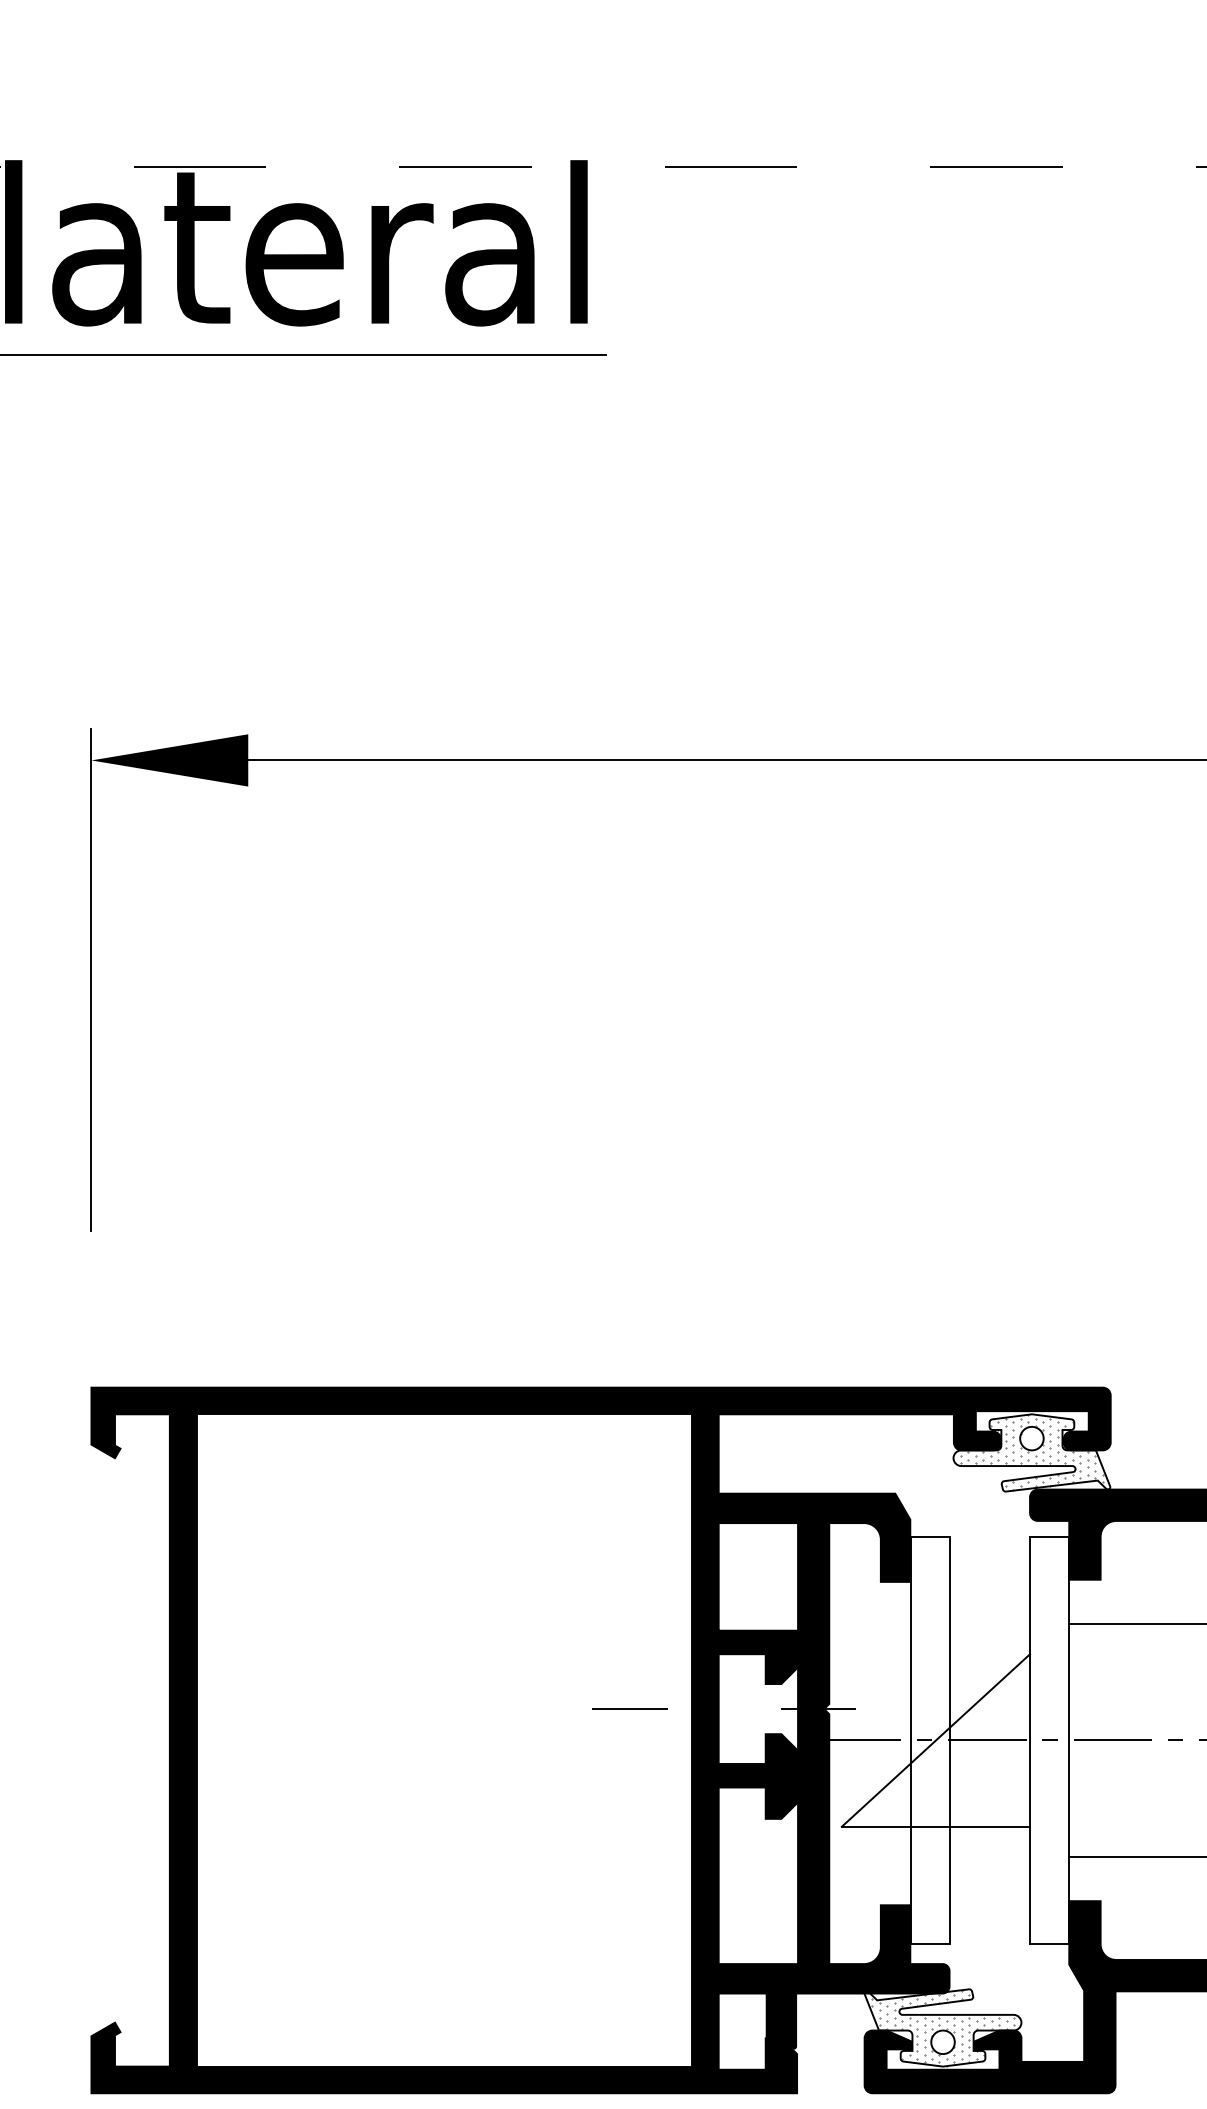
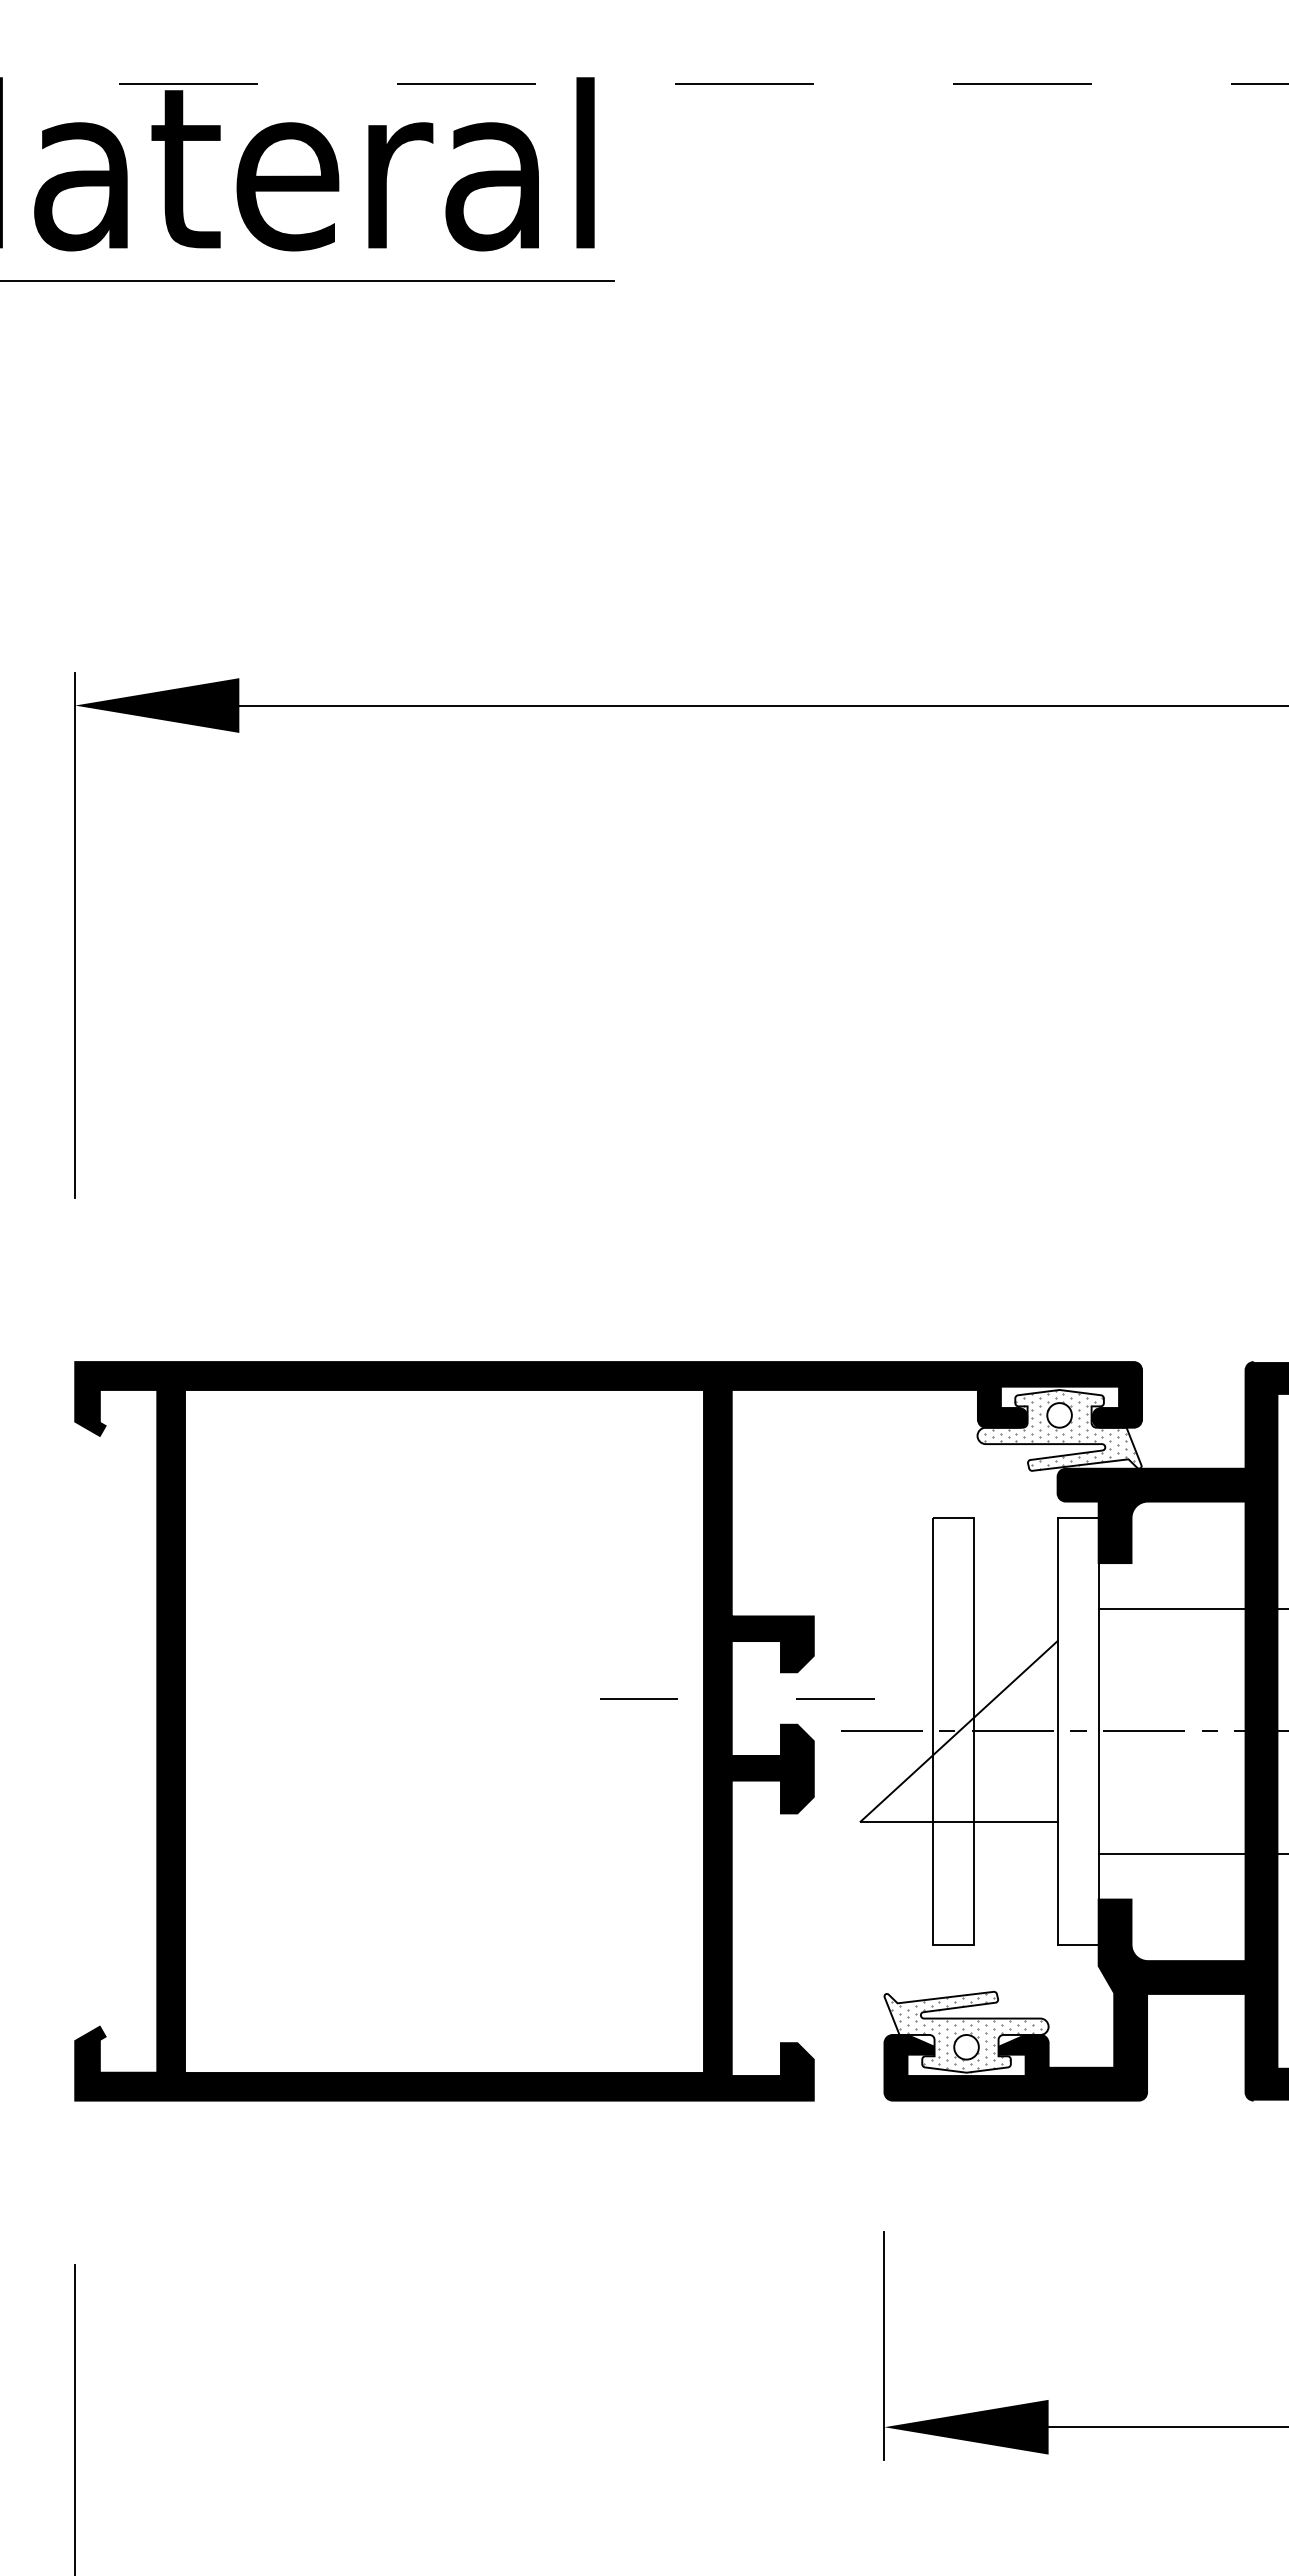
fill: (834, 1771) -> (852, 1763), removed

